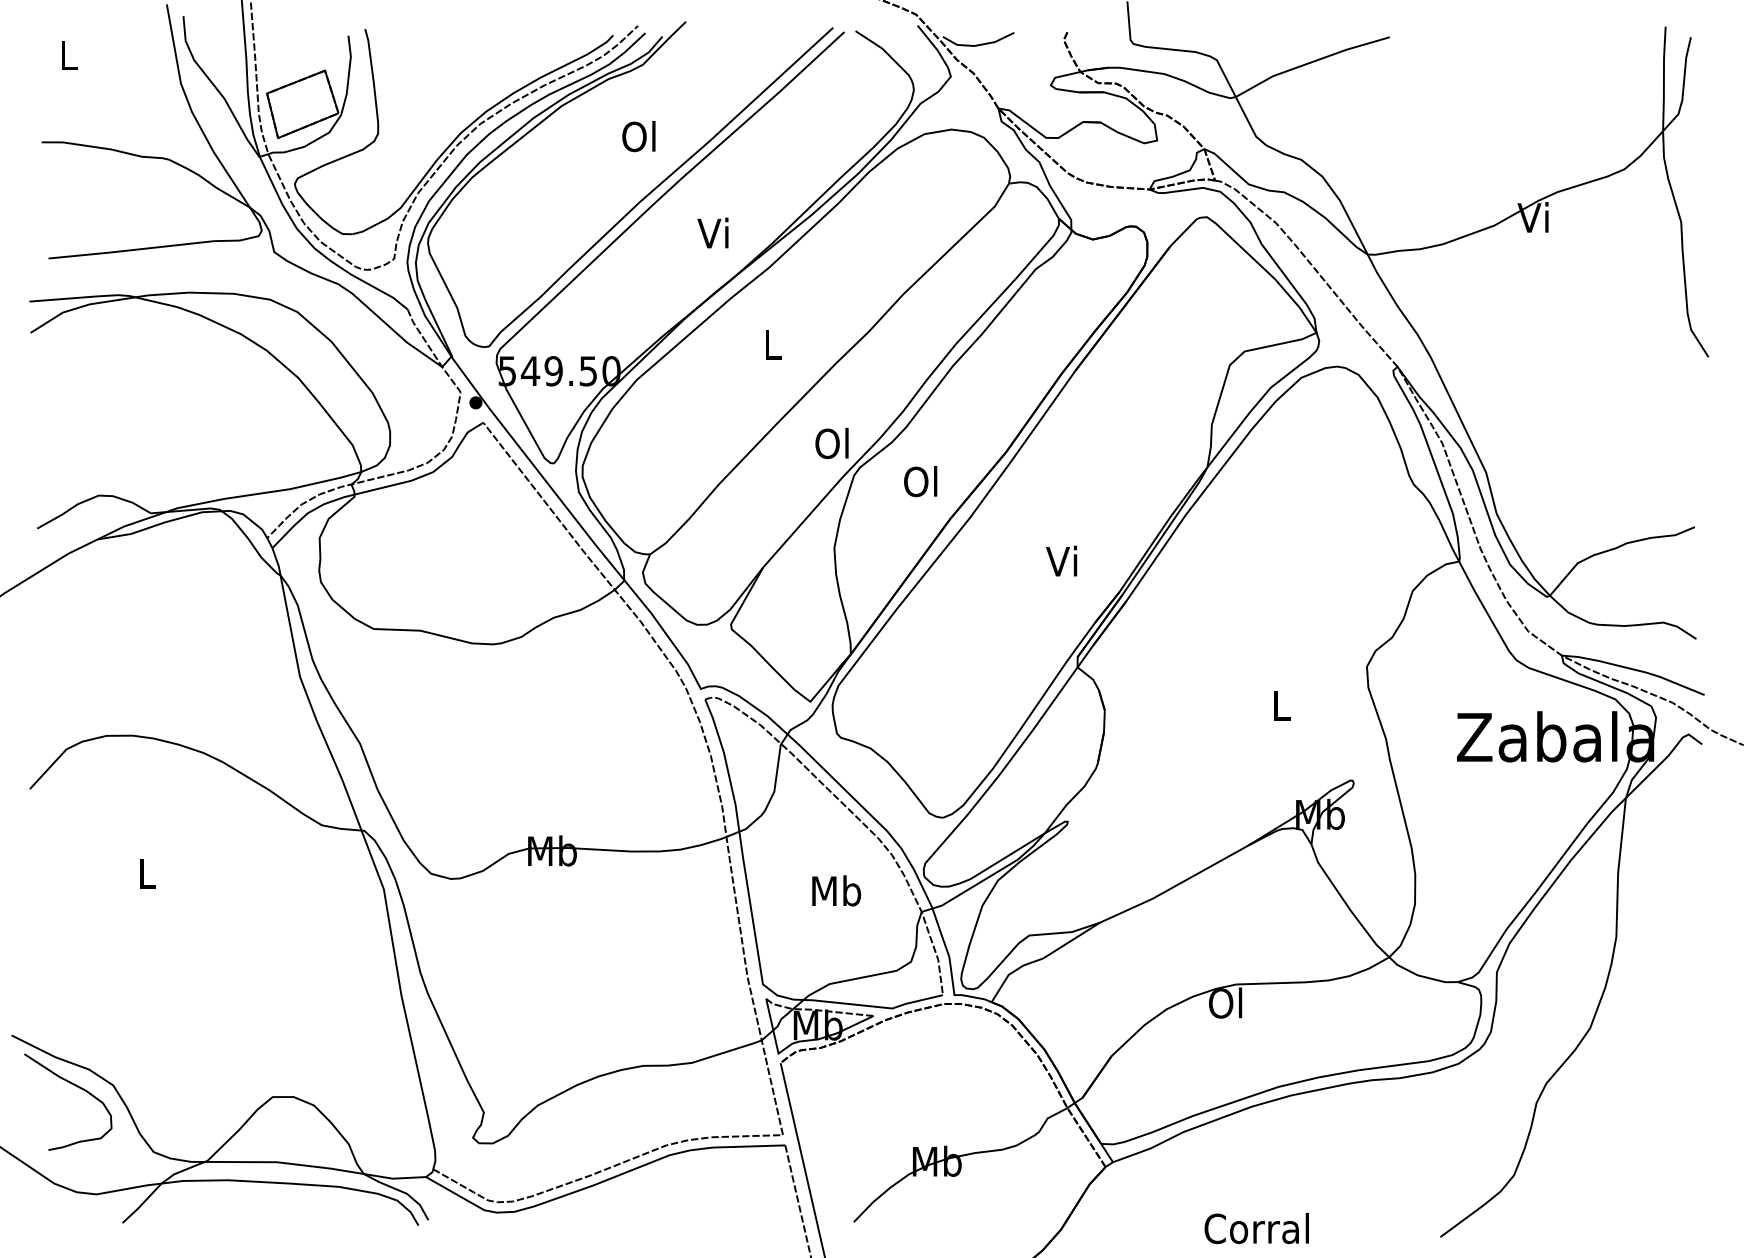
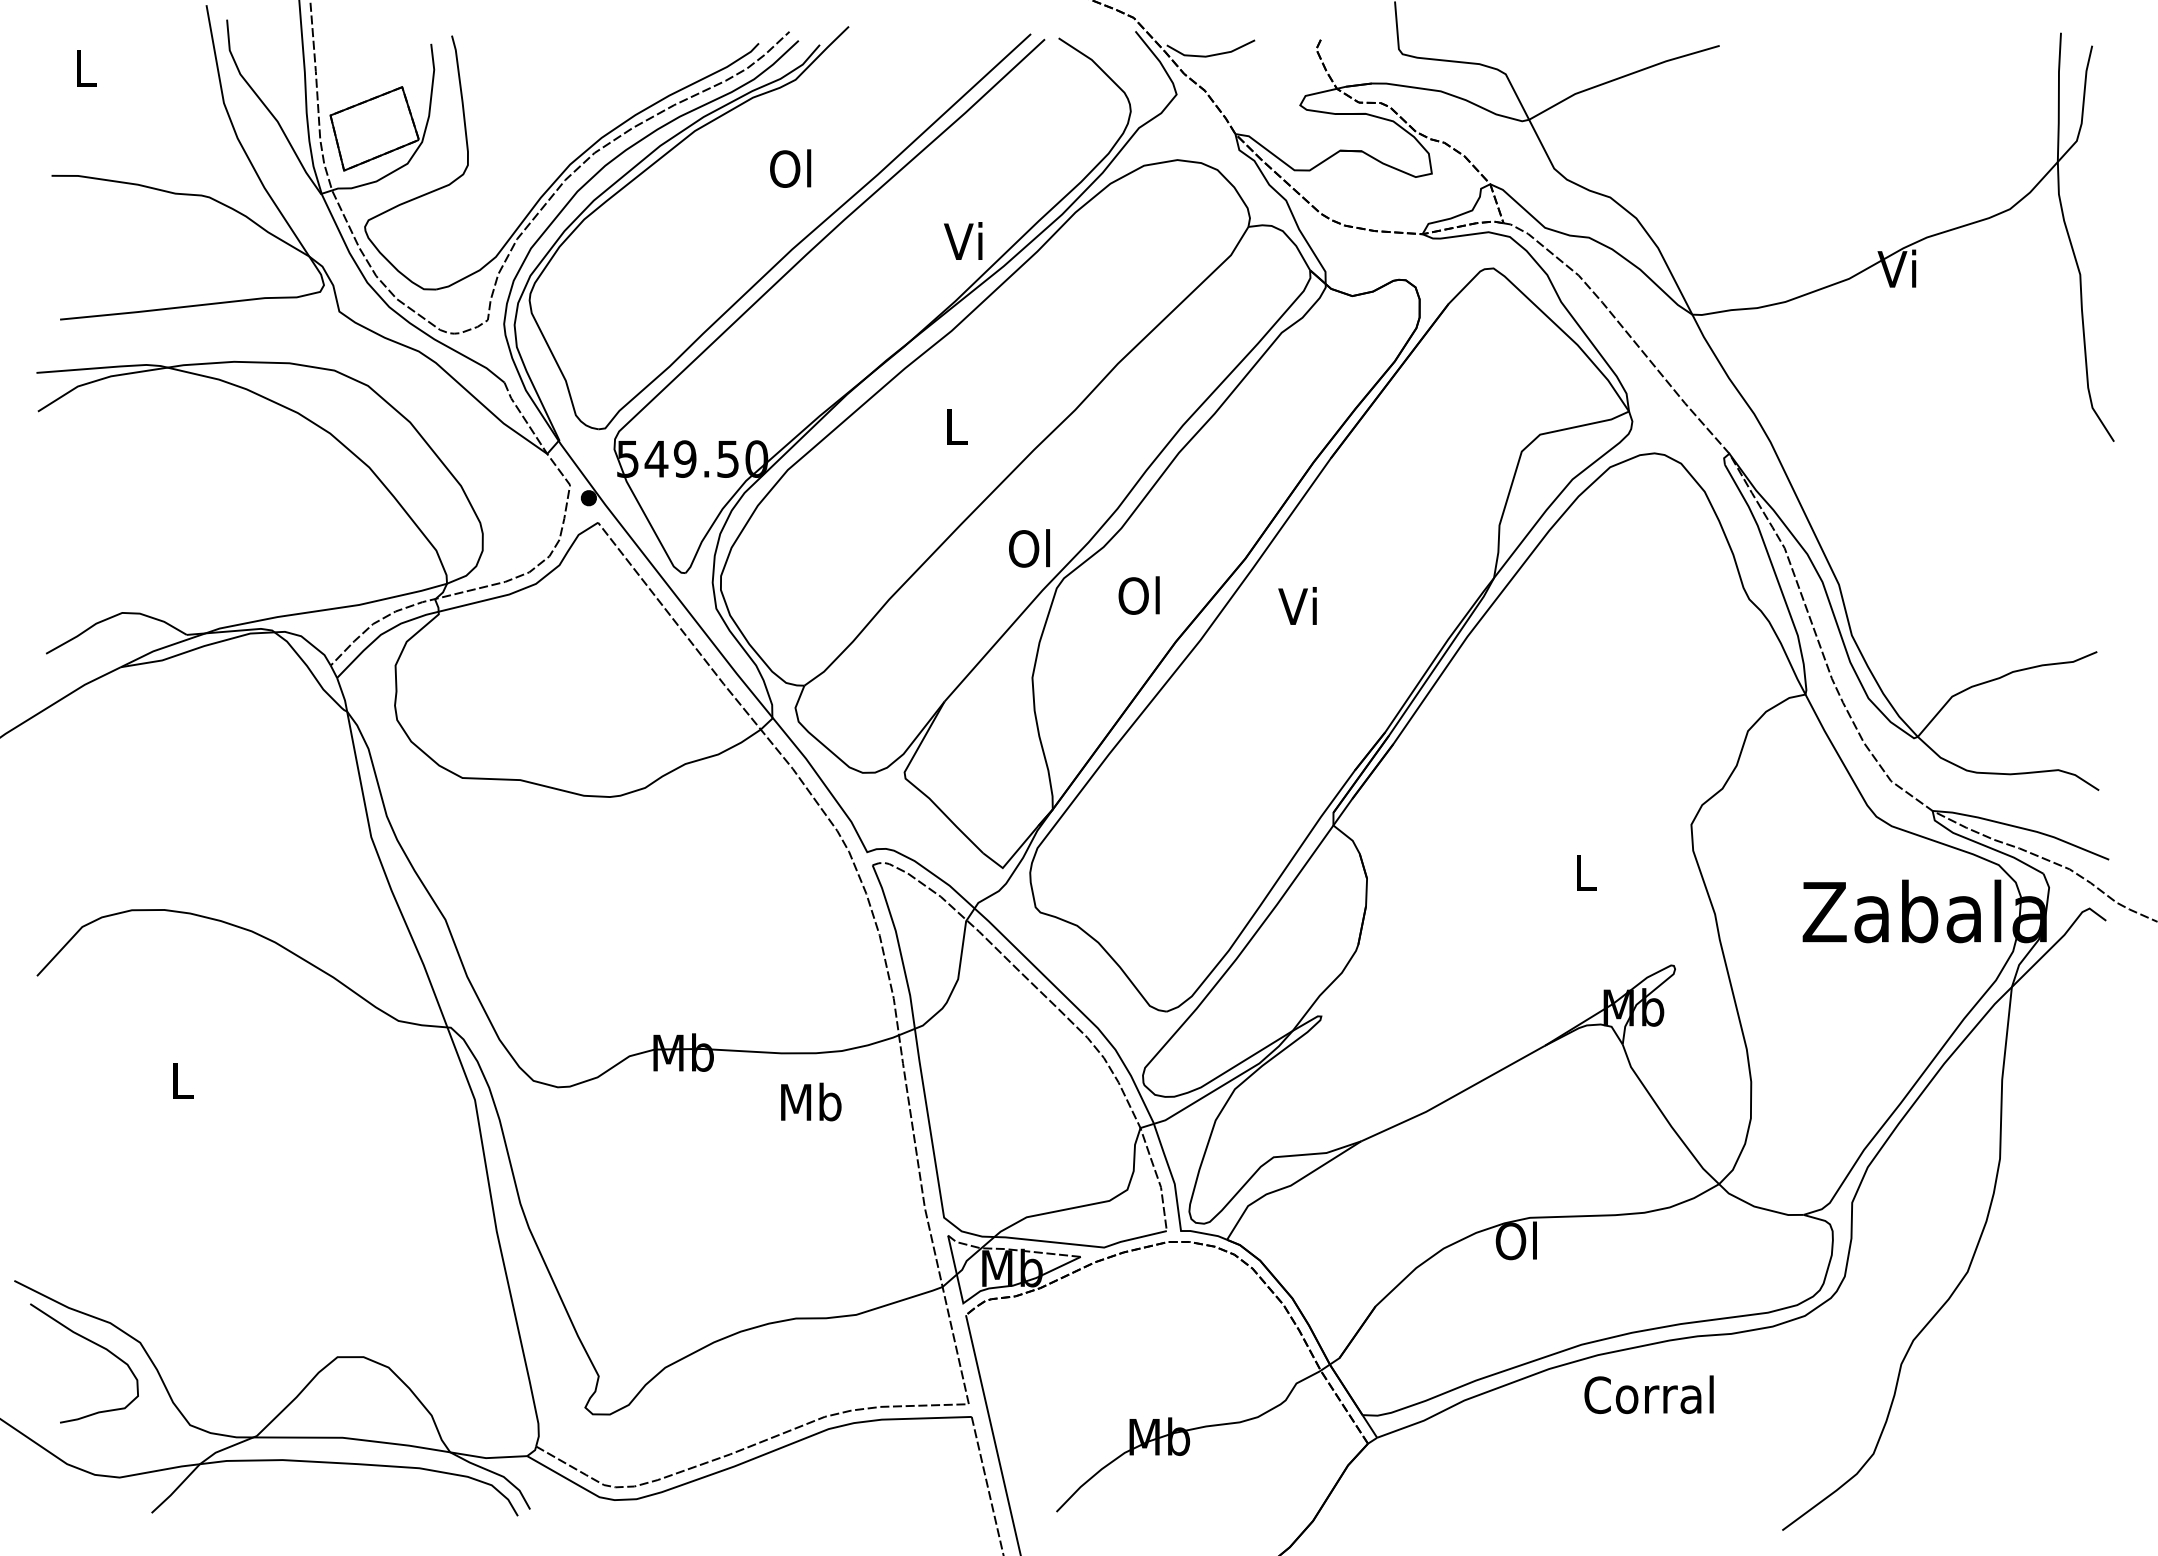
text: (713, 232) -> (963, 240), moved
text: (1061, 560) -> (1297, 605), moved
text: (836, 890) -> (811, 1101), moved
text: (1256, 1228) -> (1648, 1394), moved

